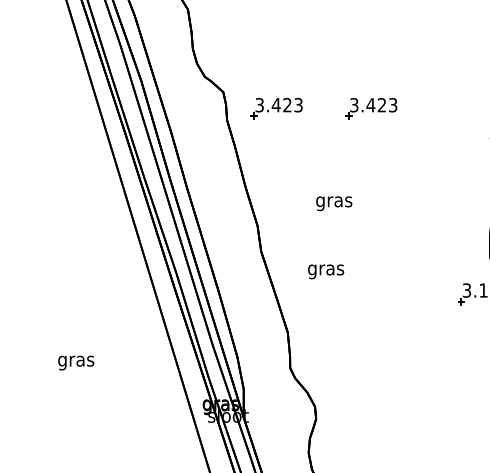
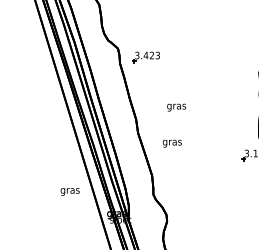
part: (369, 108) -> (195, 57), removed
text: (74, 362) -> (69, 191), moved

